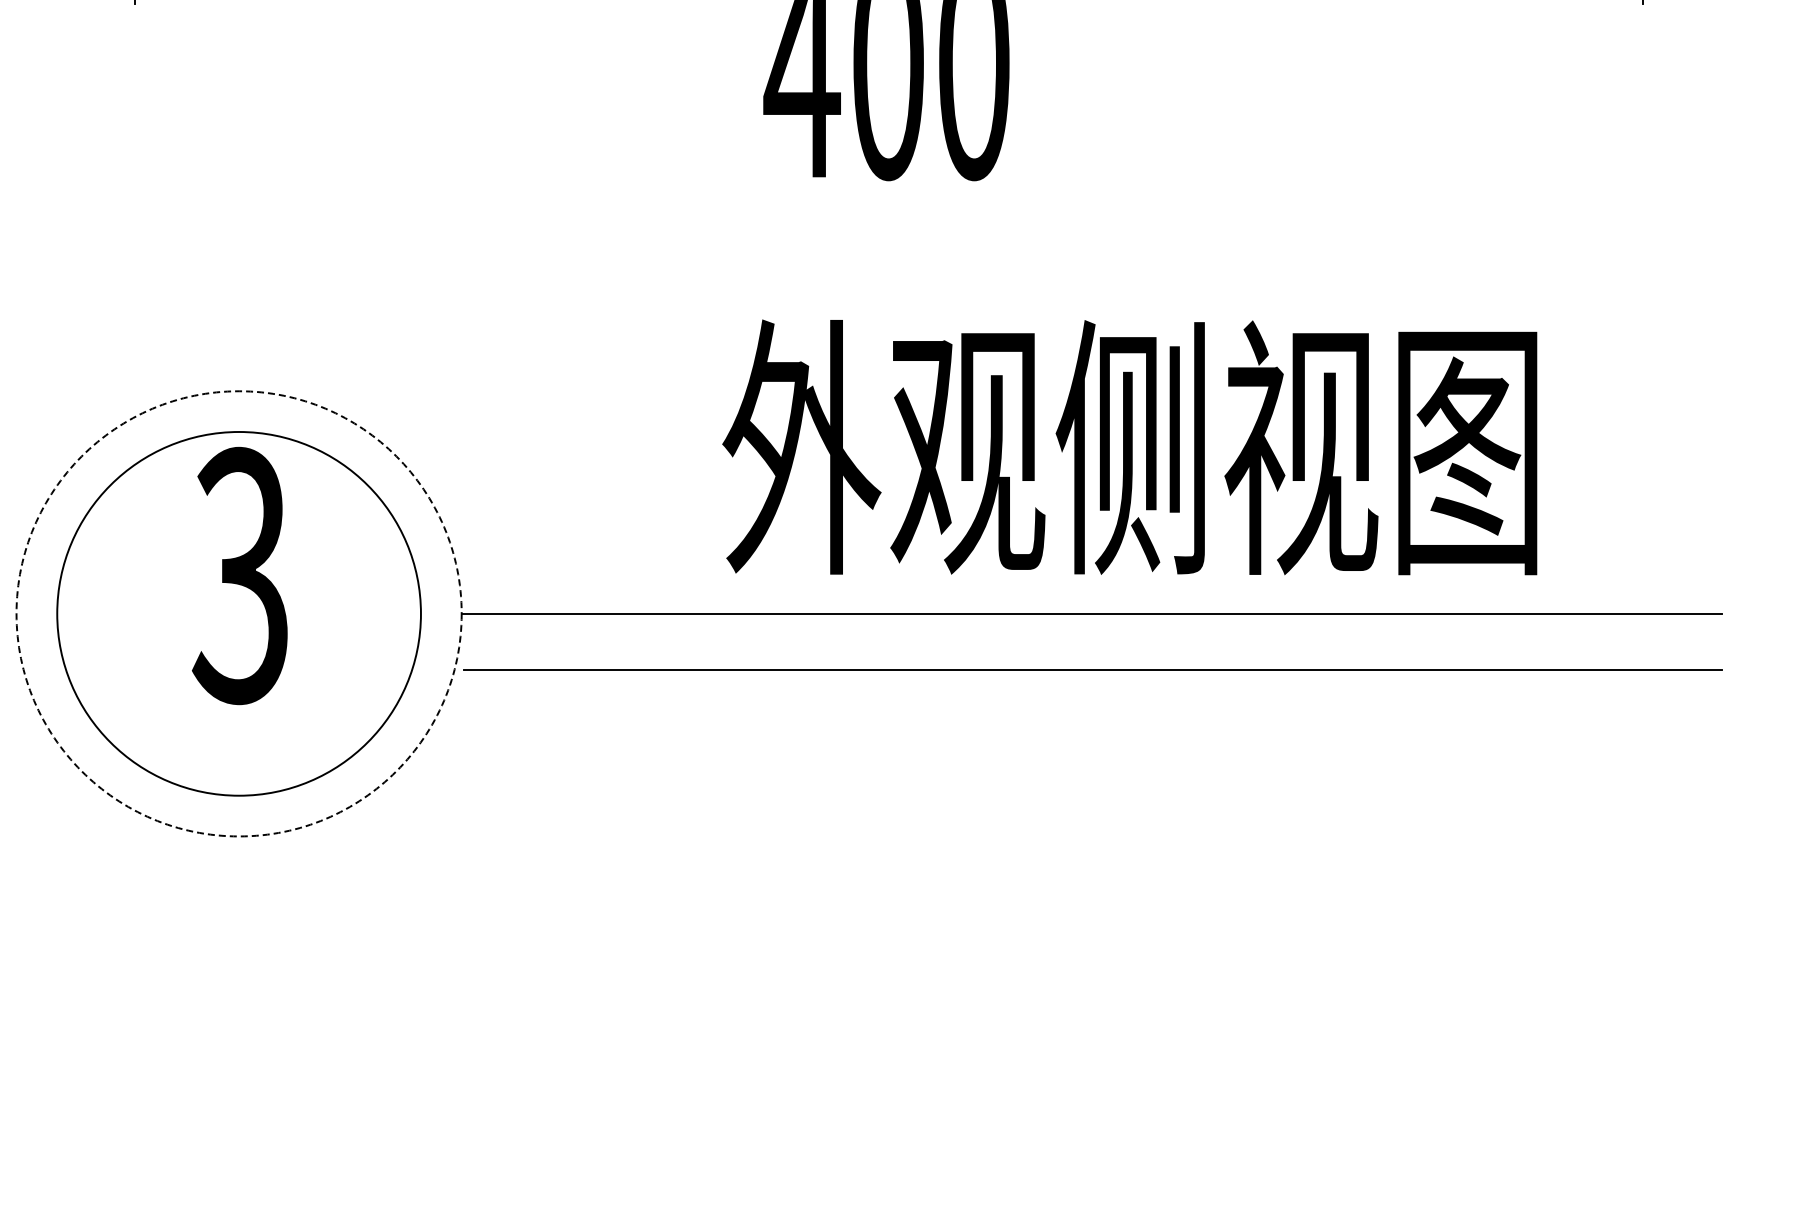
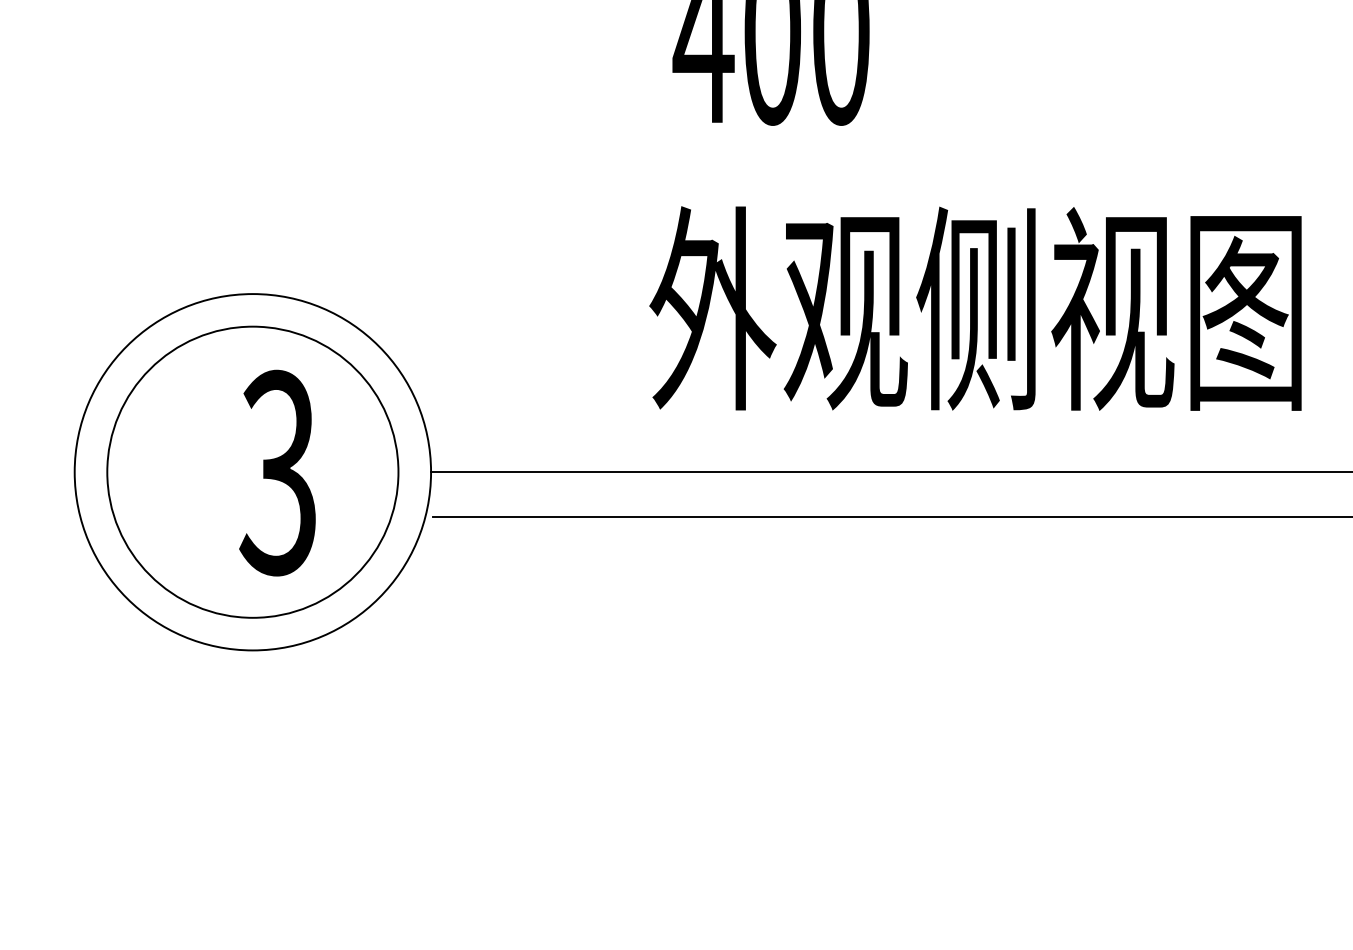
text: (1129, 447) -> (975, 308), moved
text: (239, 575) -> (277, 472), moved
circle: (238, 613) -> (252, 471), dashed -> solid

